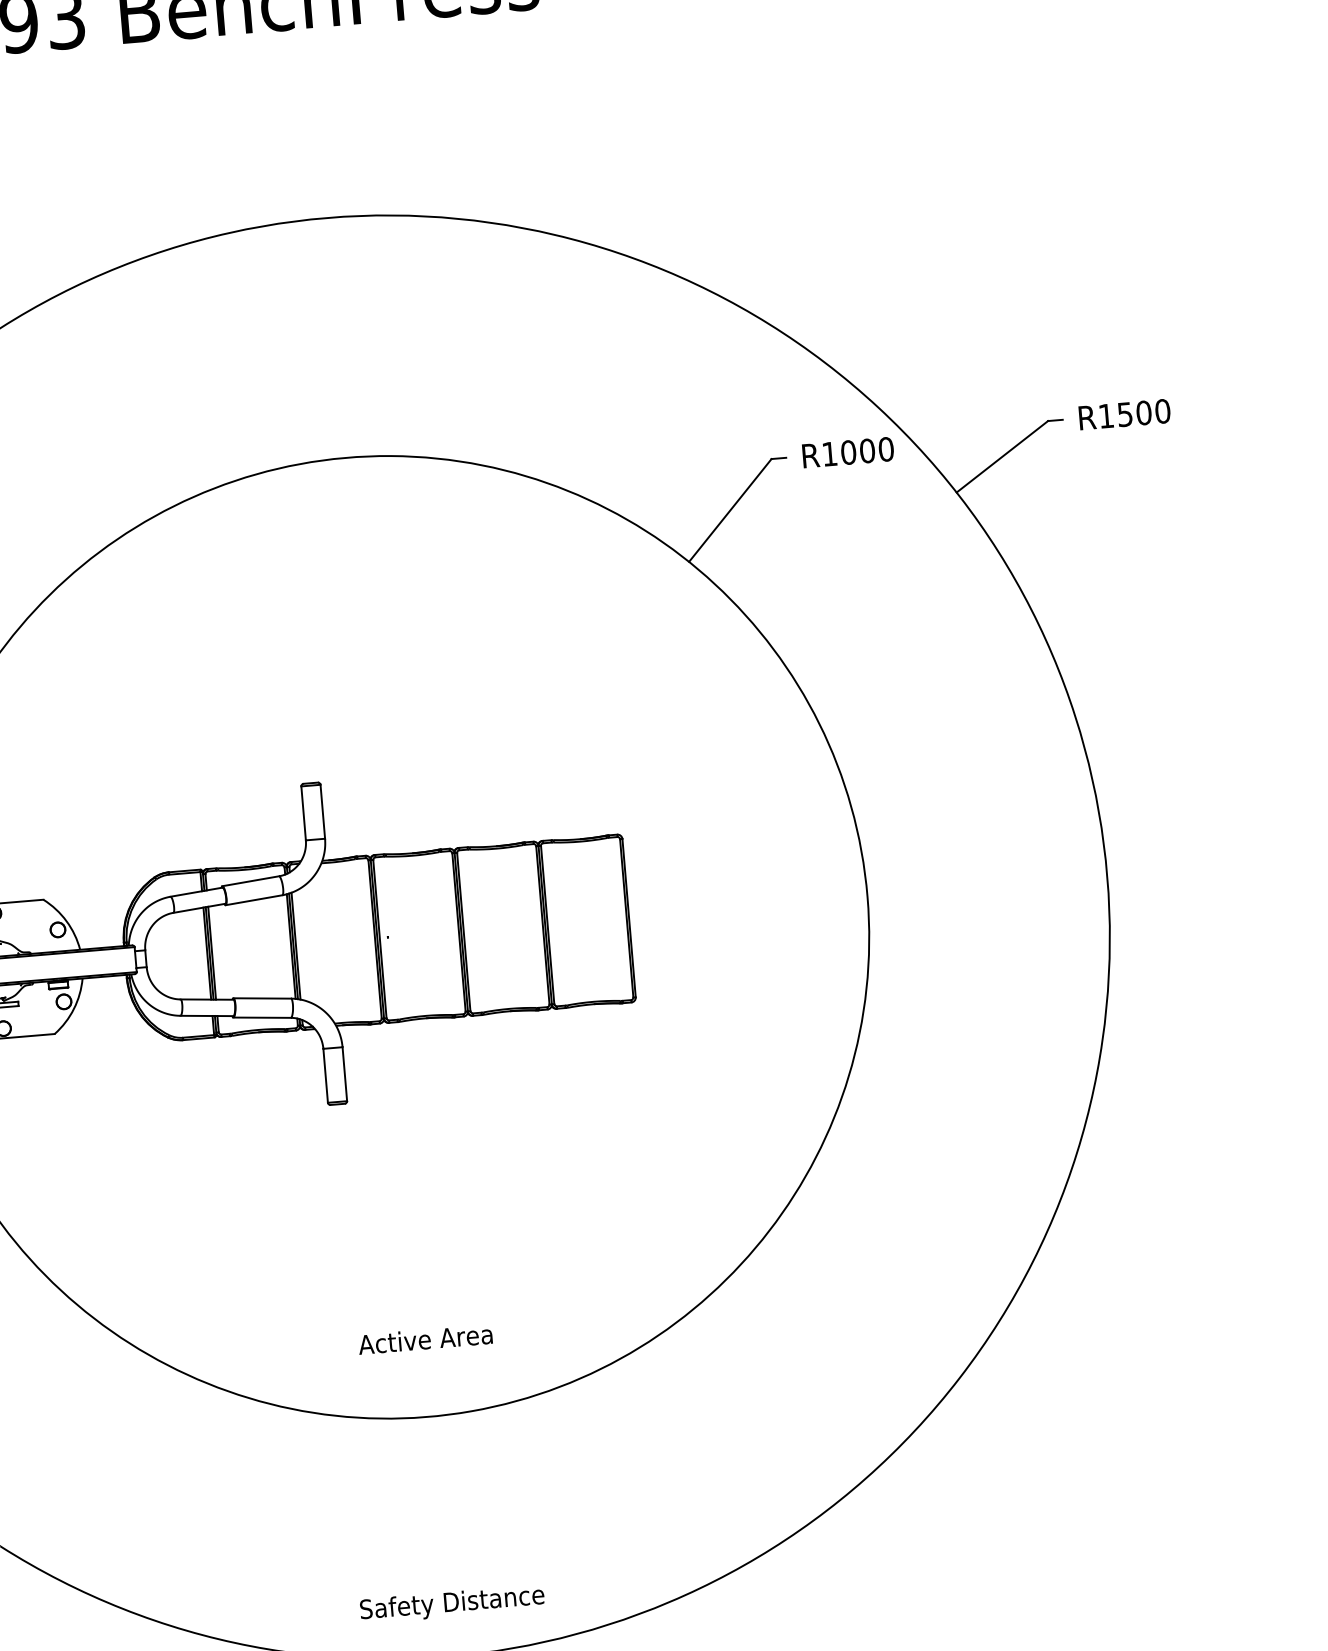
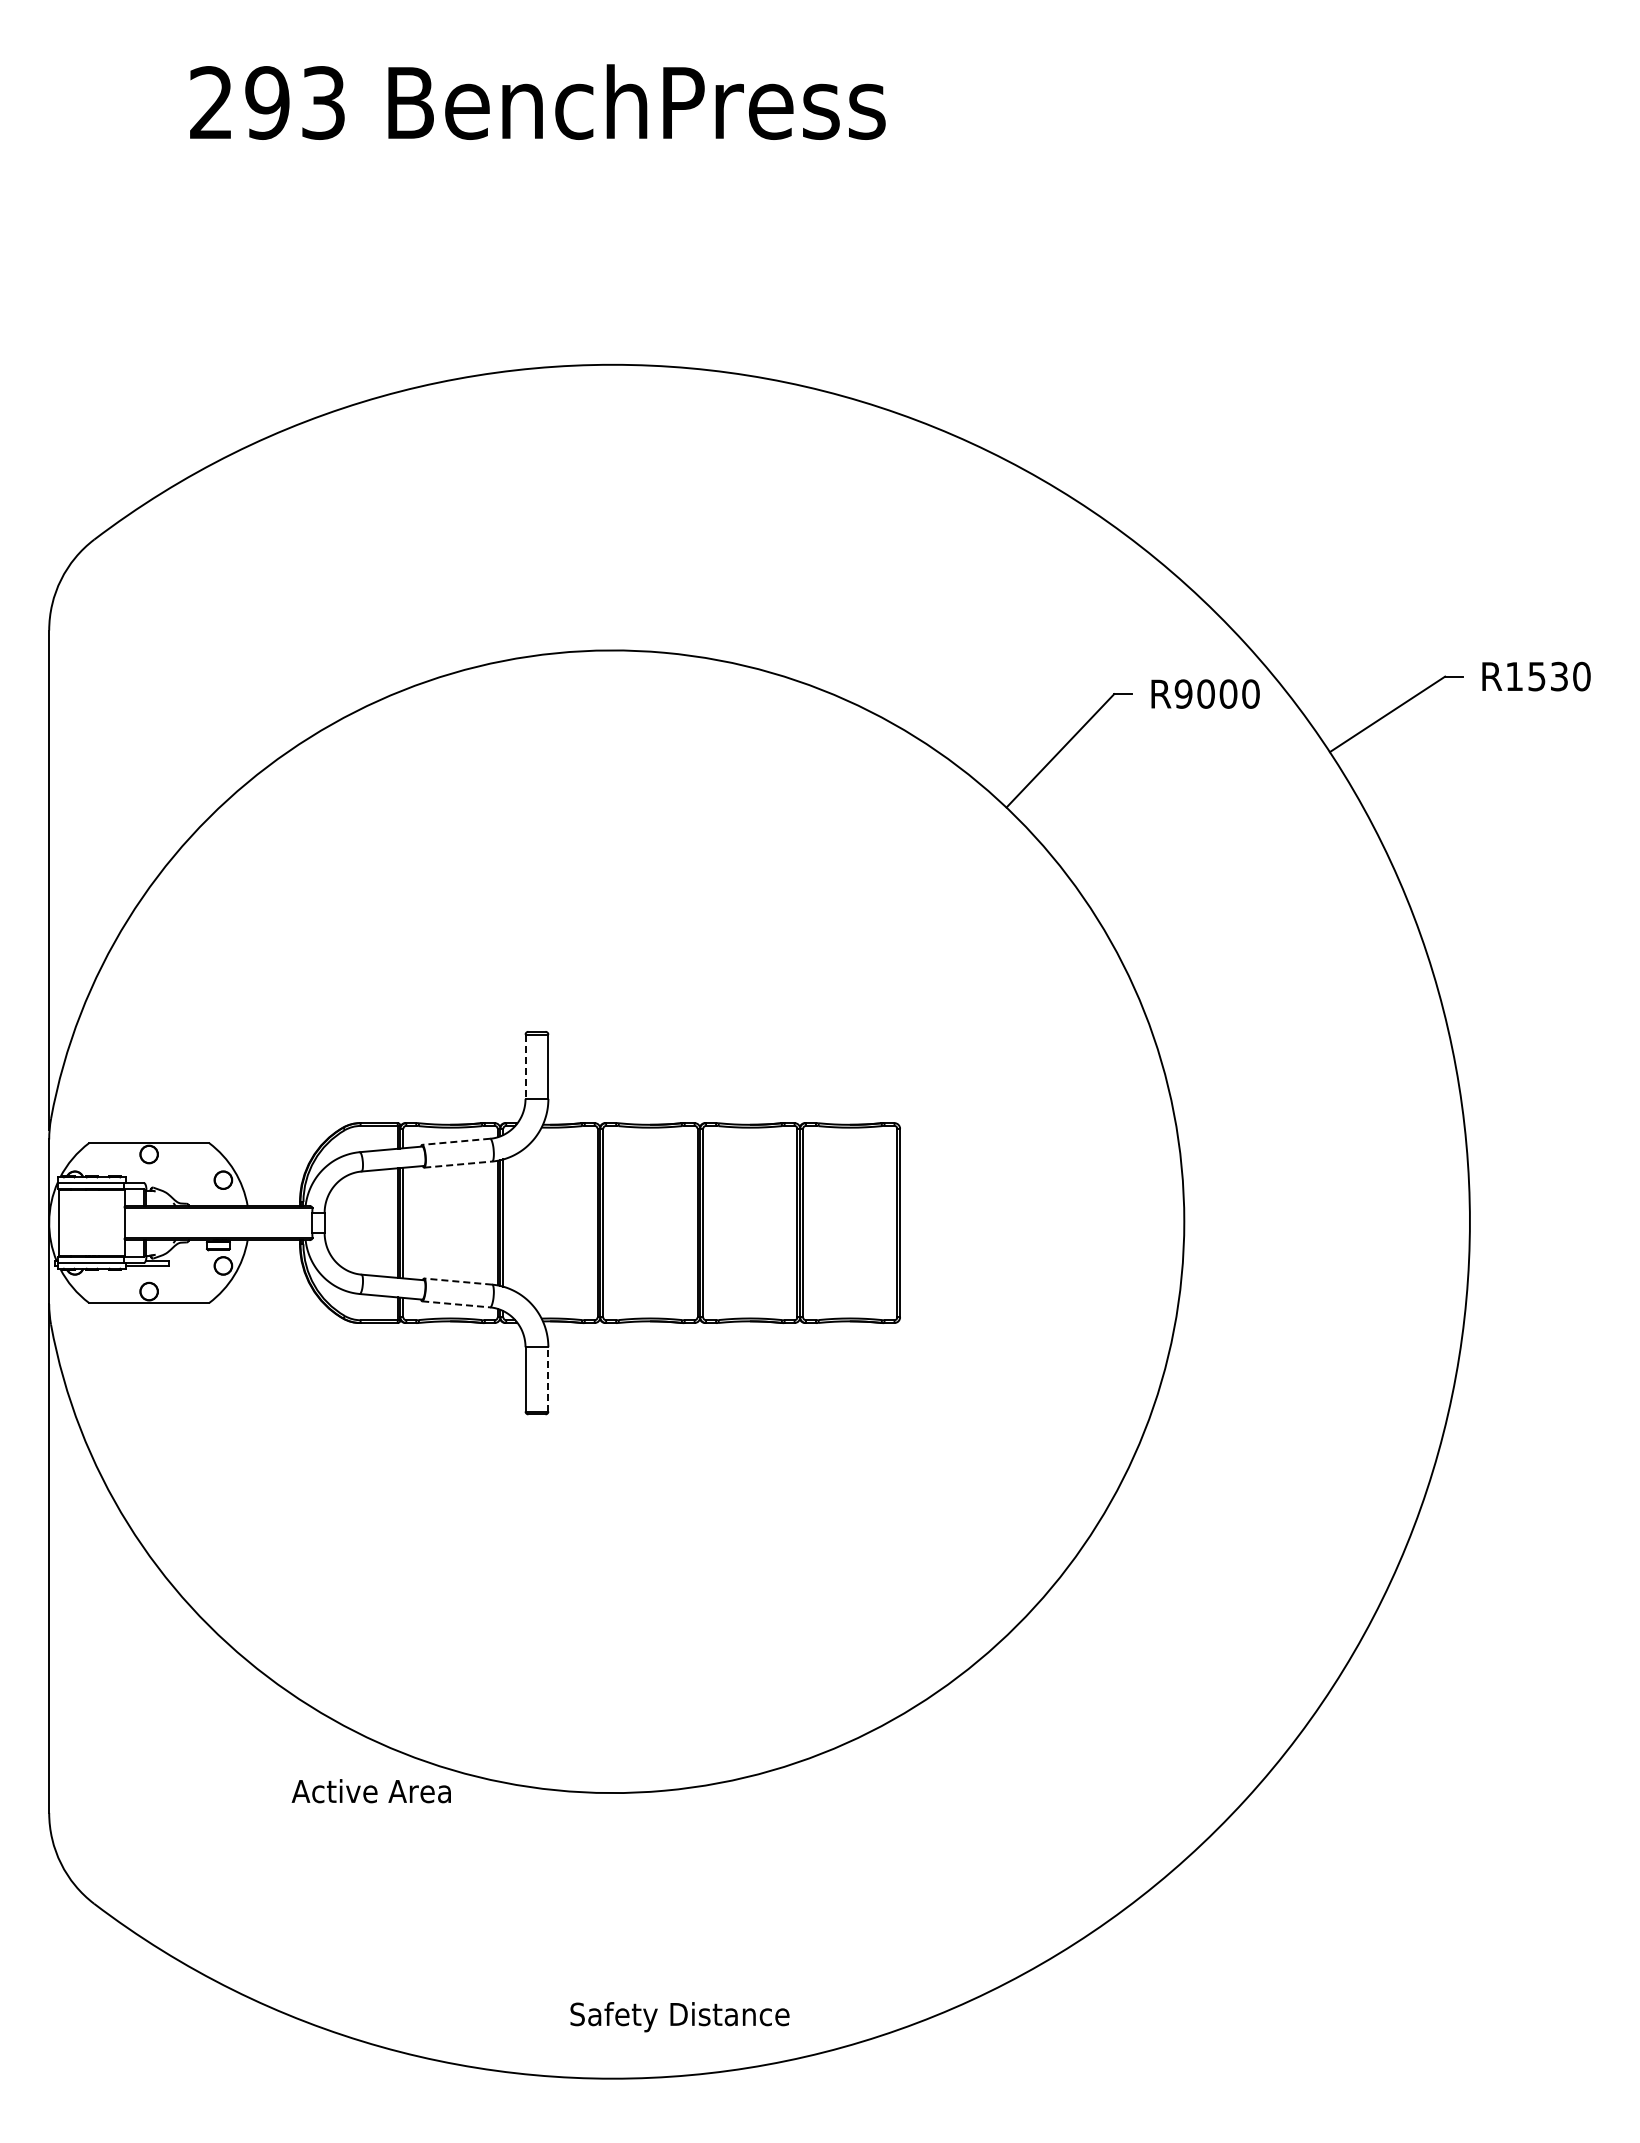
text: (1144, 412) -> (1559, 676), R1500 -> R1530
text: (829, 453) -> (1183, 693), R1000 -> R9000
line: (303, 813) -> (525, 1067), solid -> dashed
line: (250, 881) -> (455, 1141), solid -> dashed
line: (254, 900) -> (458, 1164), solid -> dashed
line: (261, 998) -> (457, 1281), solid -> dashed
line: (262, 1017) -> (456, 1304), solid -> dashed
line: (344, 1073) -> (548, 1378), solid -> dashed
text: (424, 1339) -> (370, 1791), moved
text: (452, 1604) -> (679, 2017), moved

